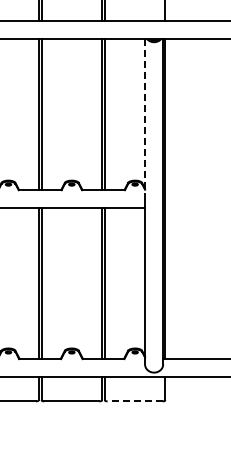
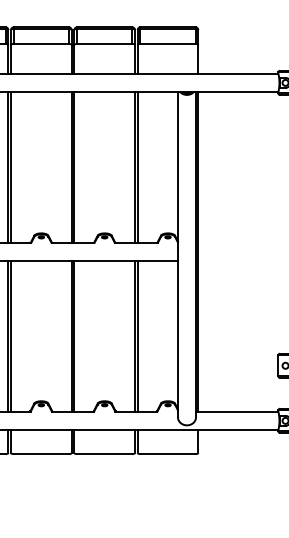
line: (144, 117) -> (177, 170), dashed -> solid
line: (135, 401) -> (168, 454), dashed -> solid

